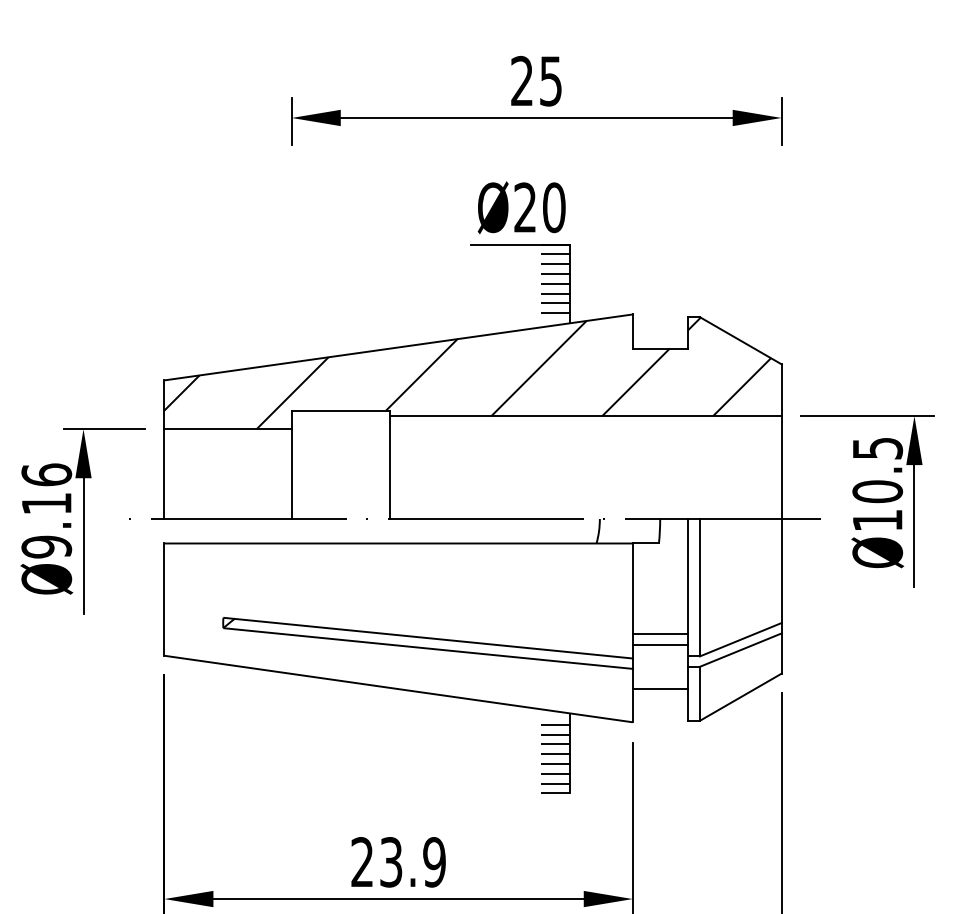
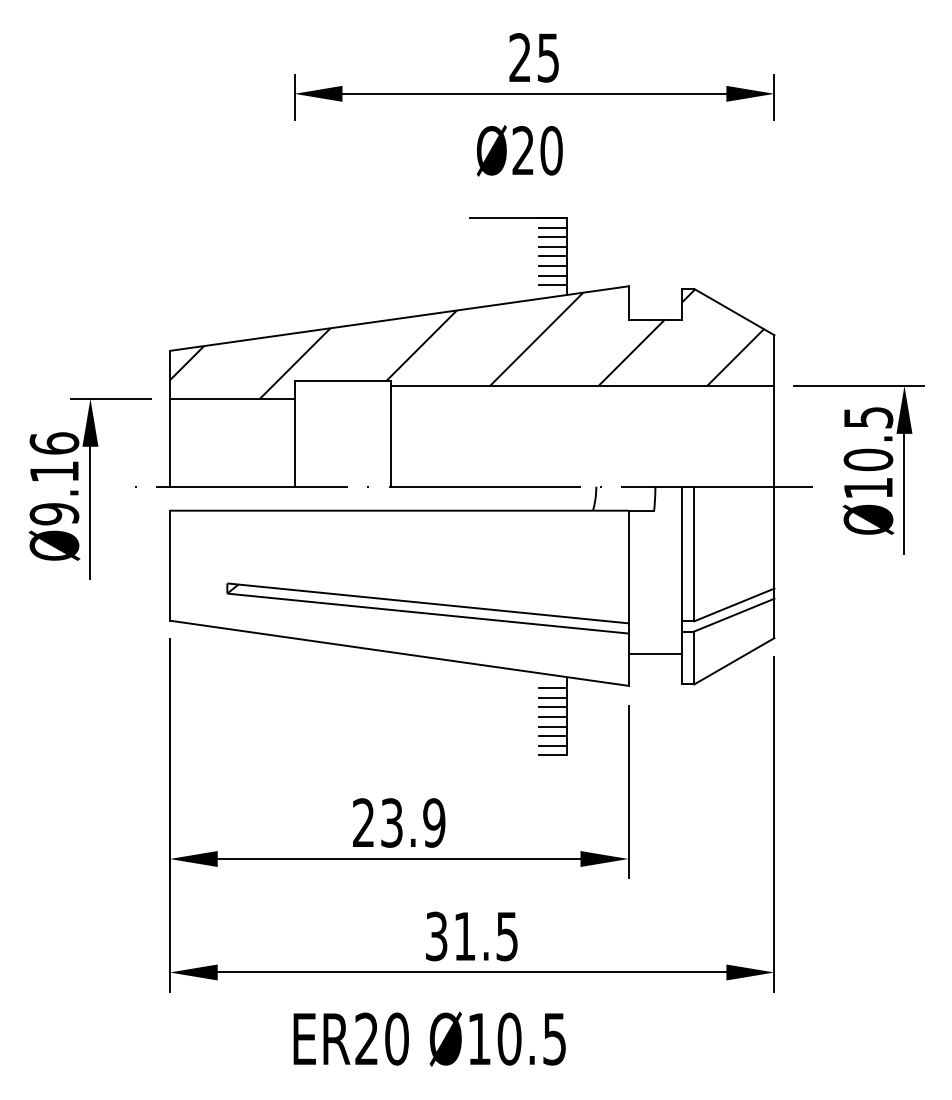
text: (521, 207) -> (519, 150), moved
line: (660, 634) -> (655, 599), removed
line: (660, 644) -> (655, 609), removed

